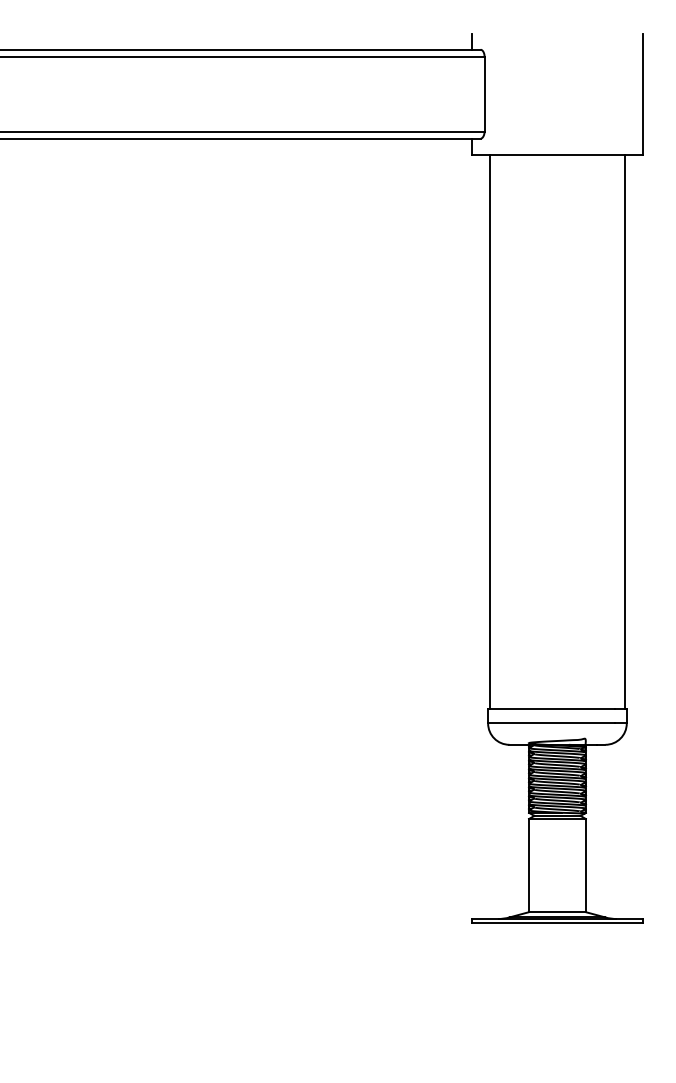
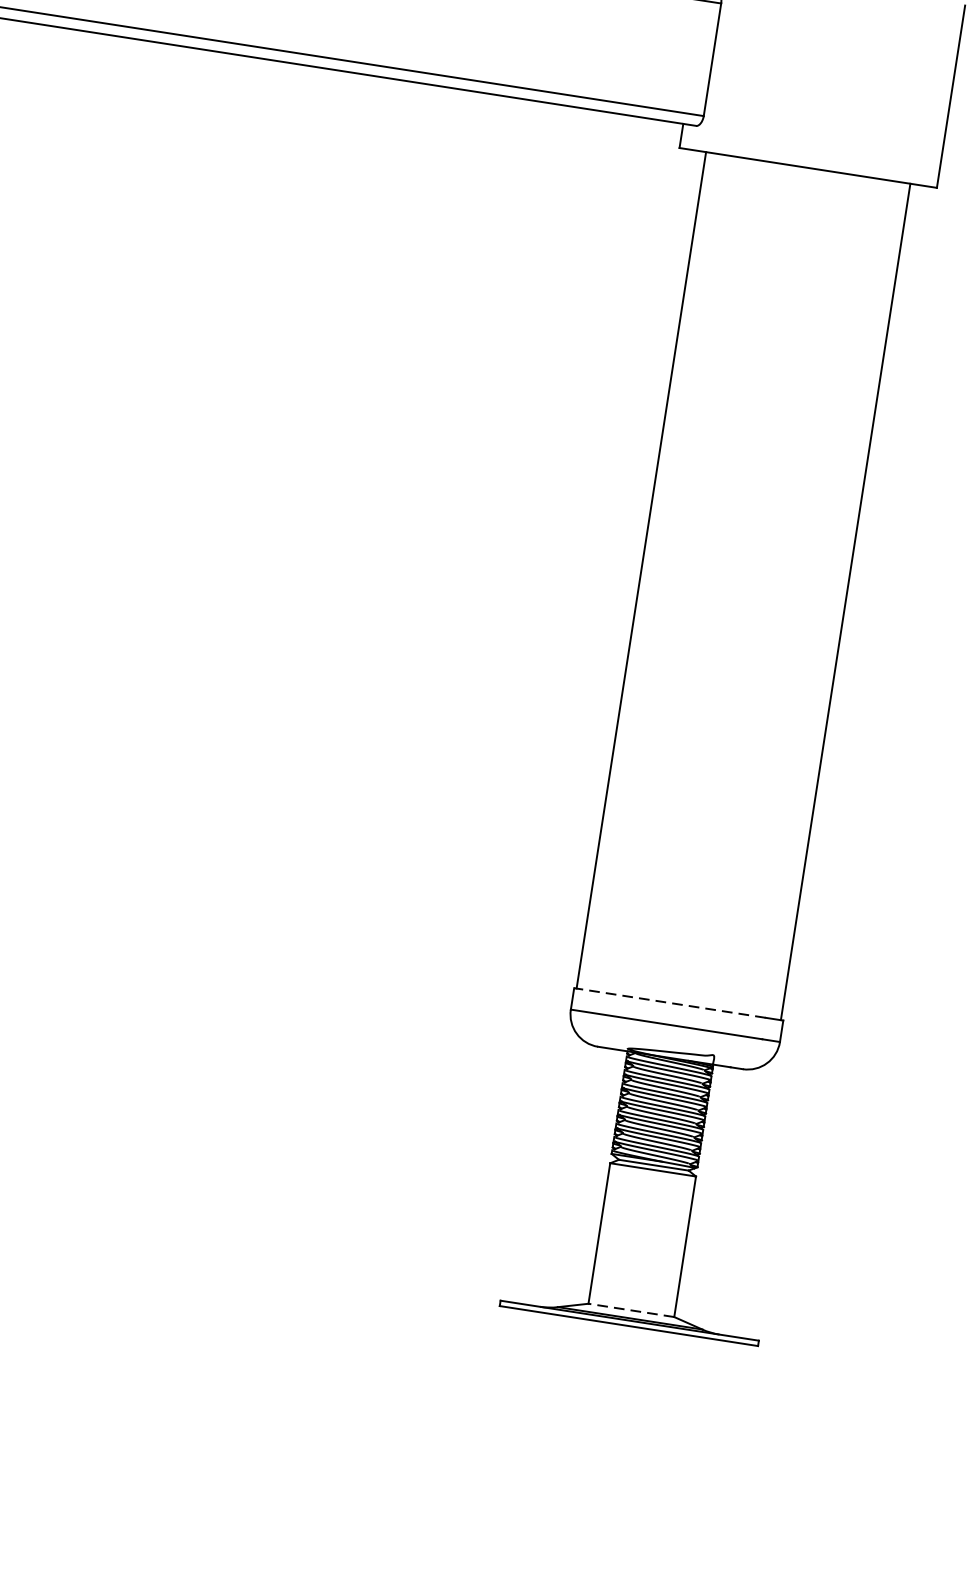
line: (551, 709) -> (669, 1003), solid -> dashed
line: (556, 912) -> (629, 1310), solid -> dashed

